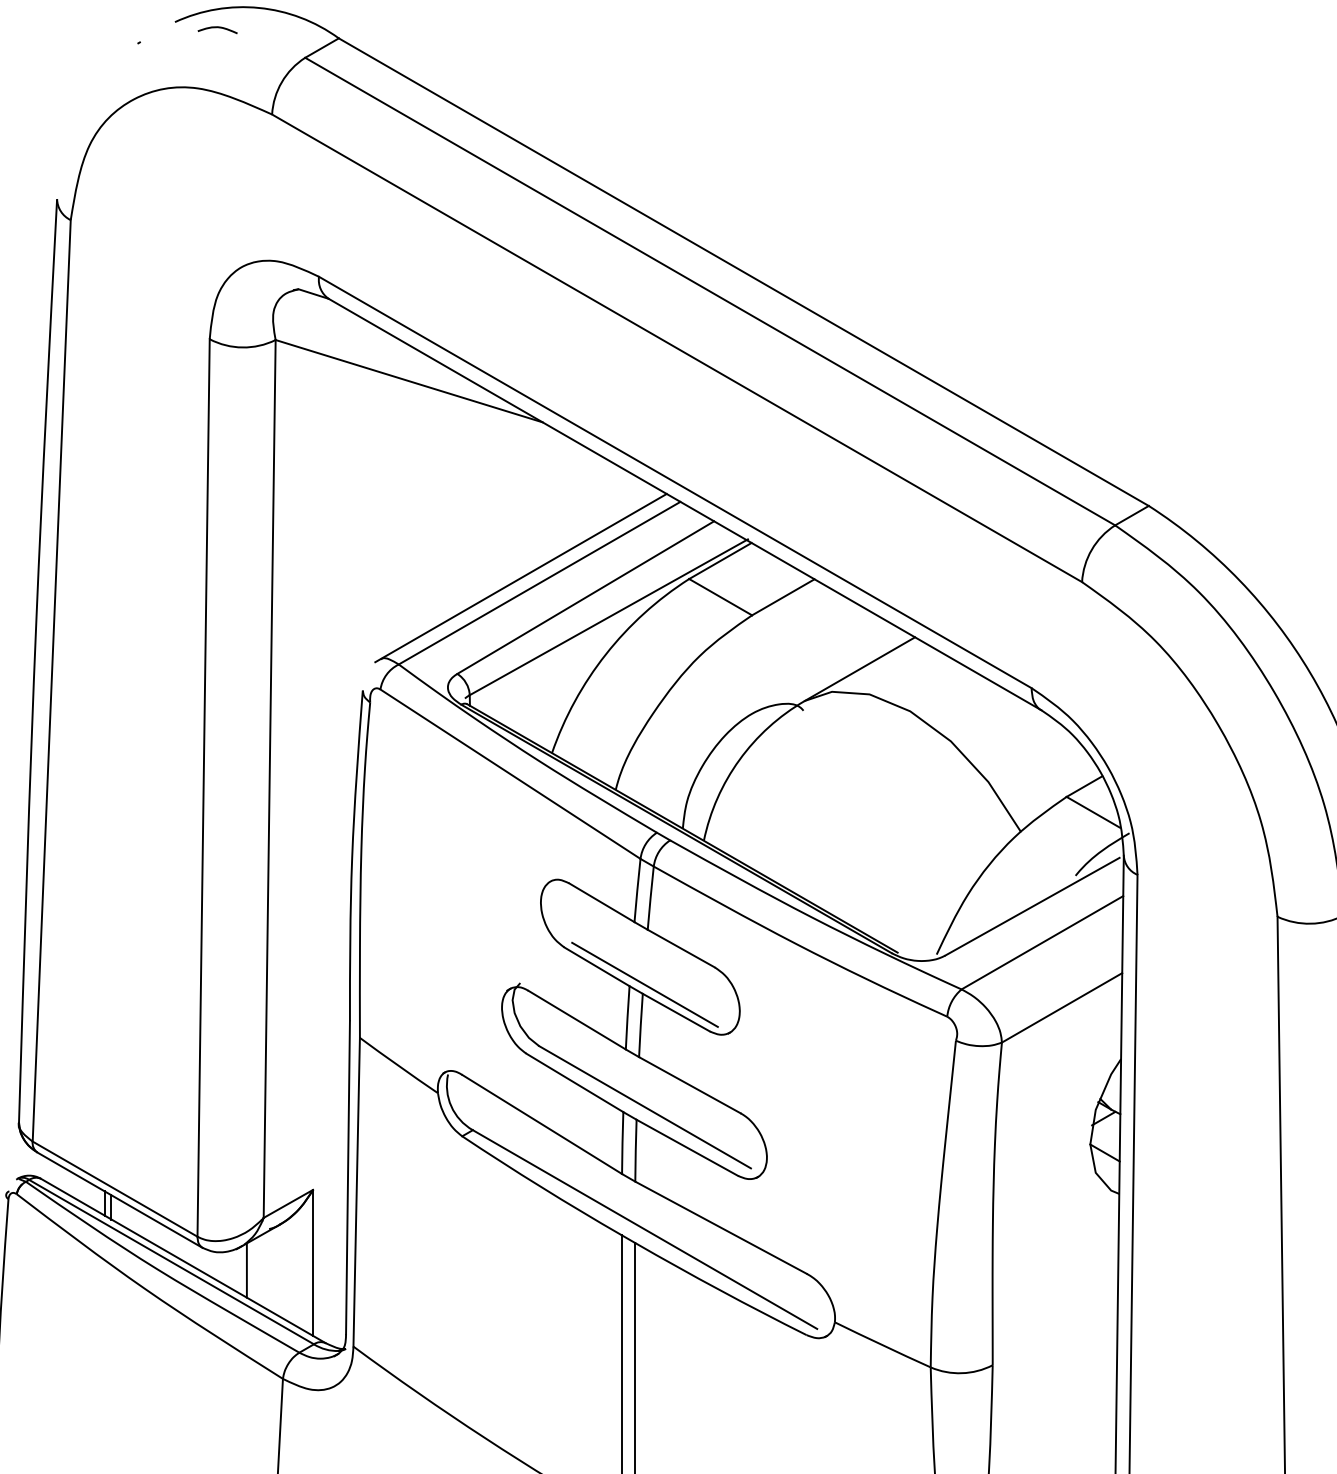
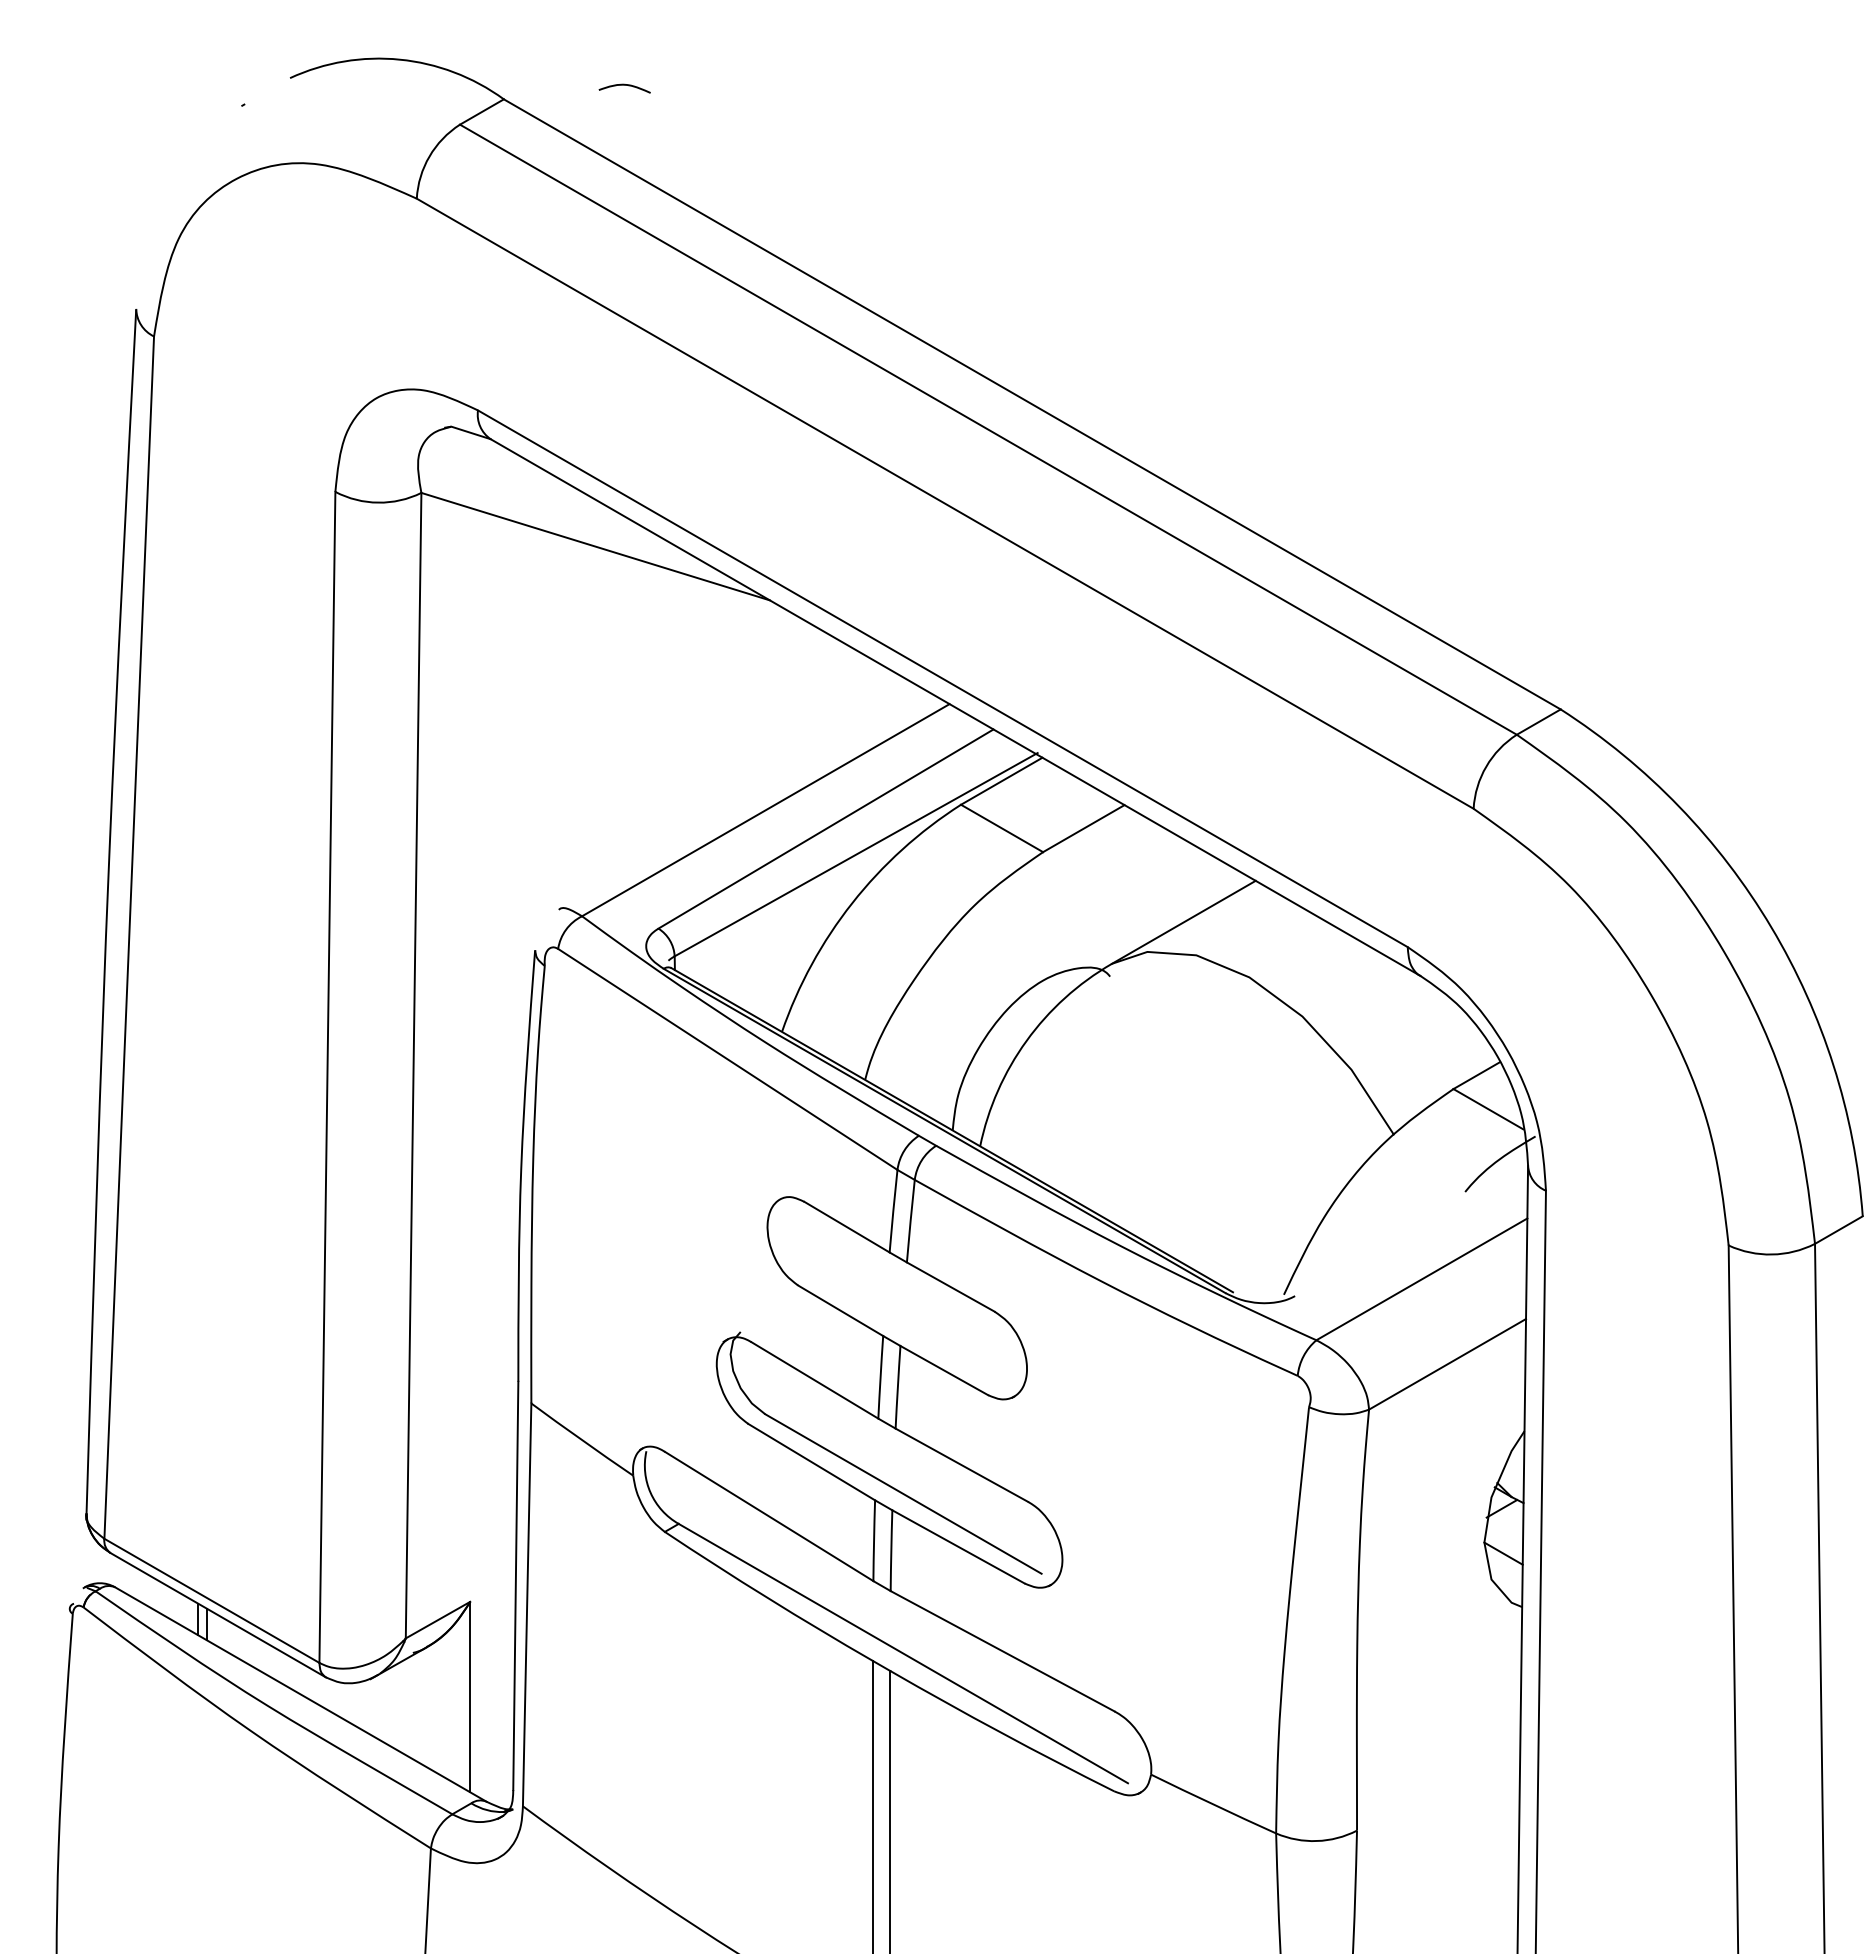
curve: (217, 27) -> (624, 85), moved
line: (520, 578) -> (741, 803), removed
line: (1032, 906) -> (1408, 1232), removed
line: (645, 985) -> (903, 1334), removed
line: (171, 1261) -> (285, 1695), removed
line: (246, 1270) -> (383, 1706), removed

